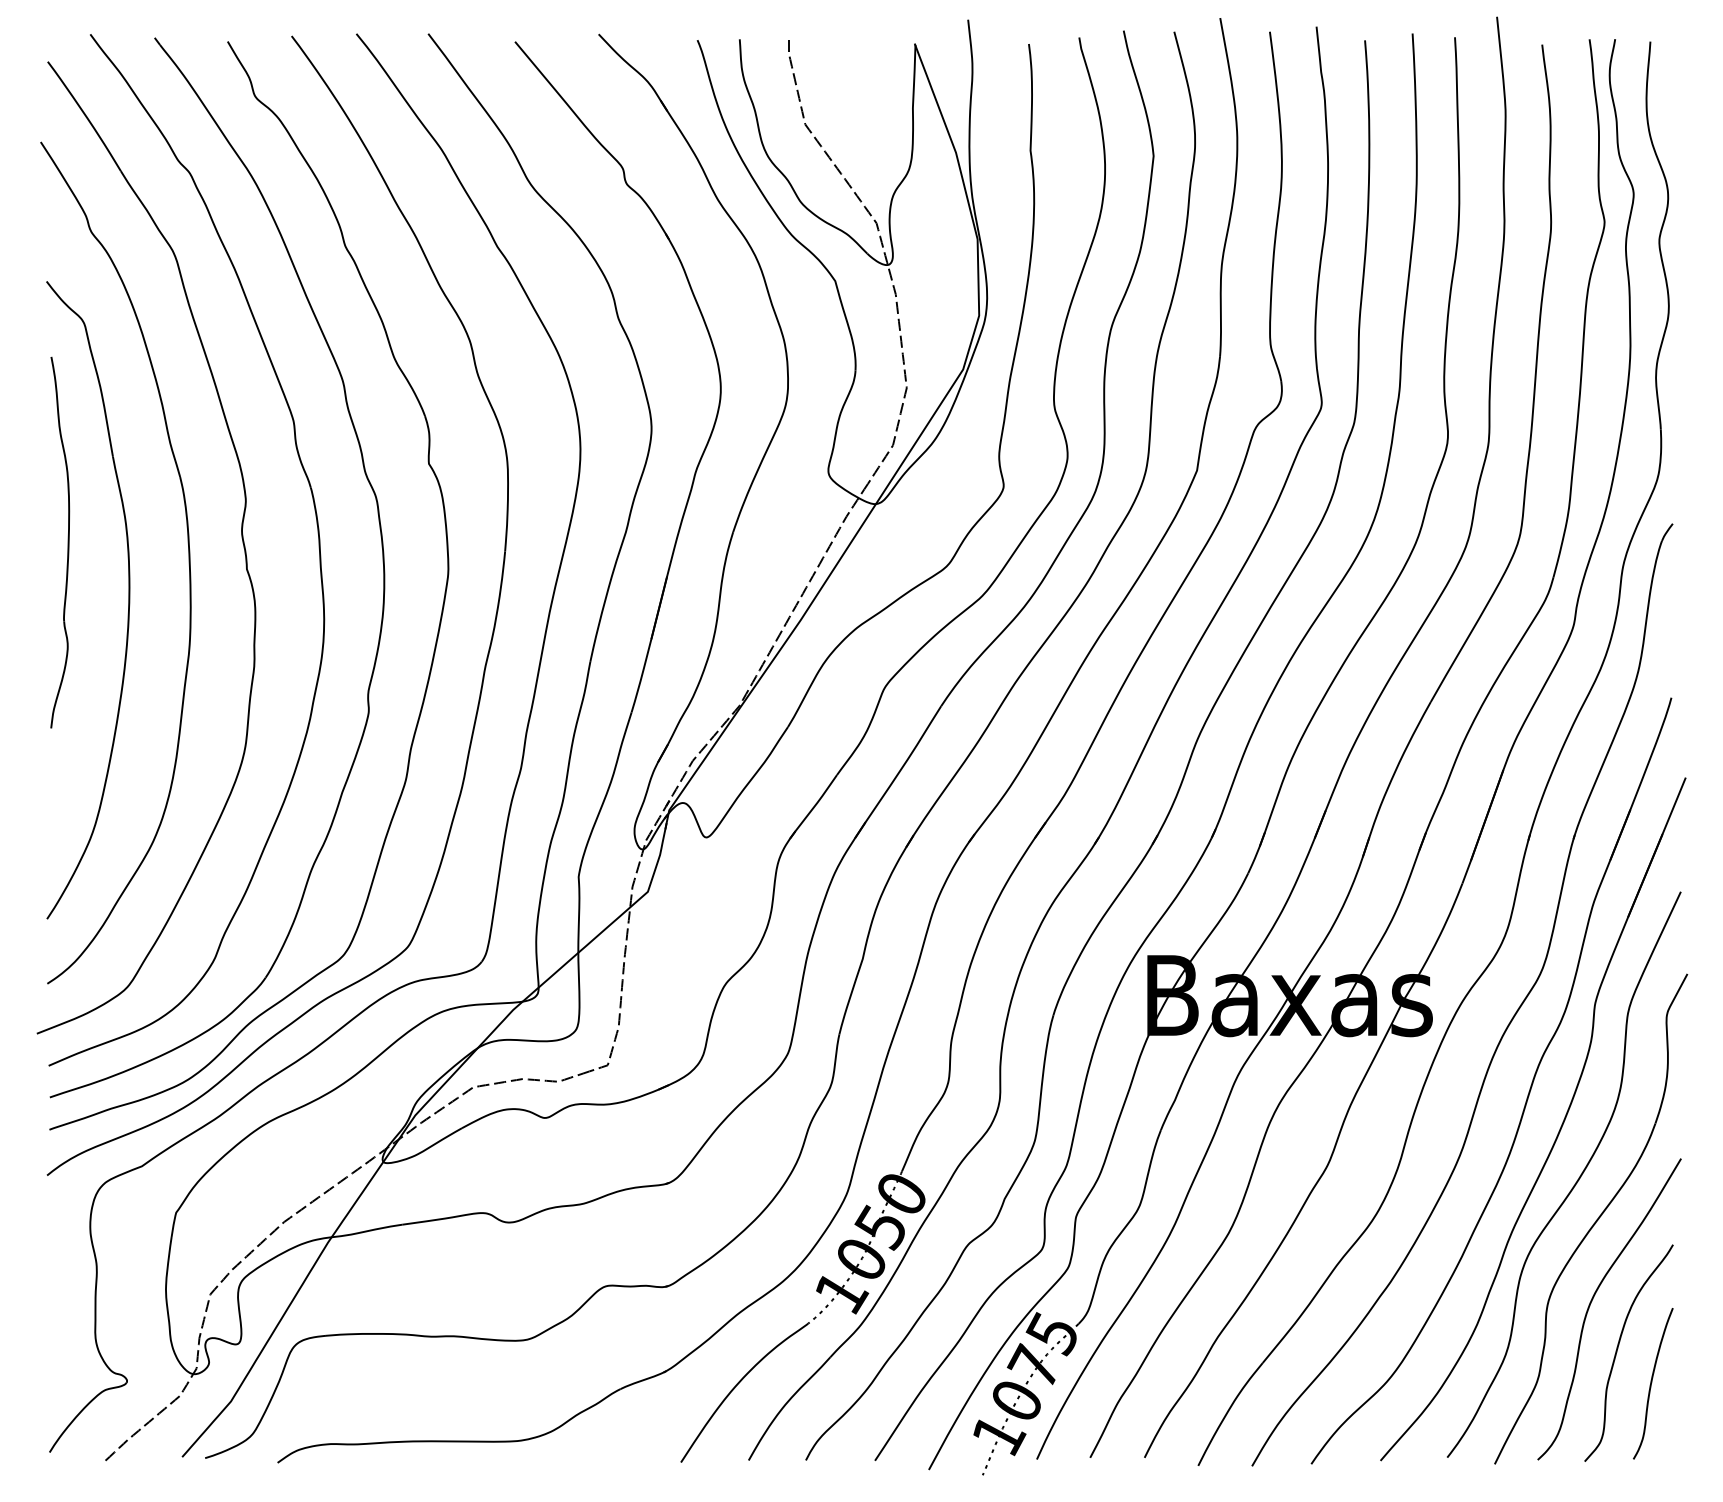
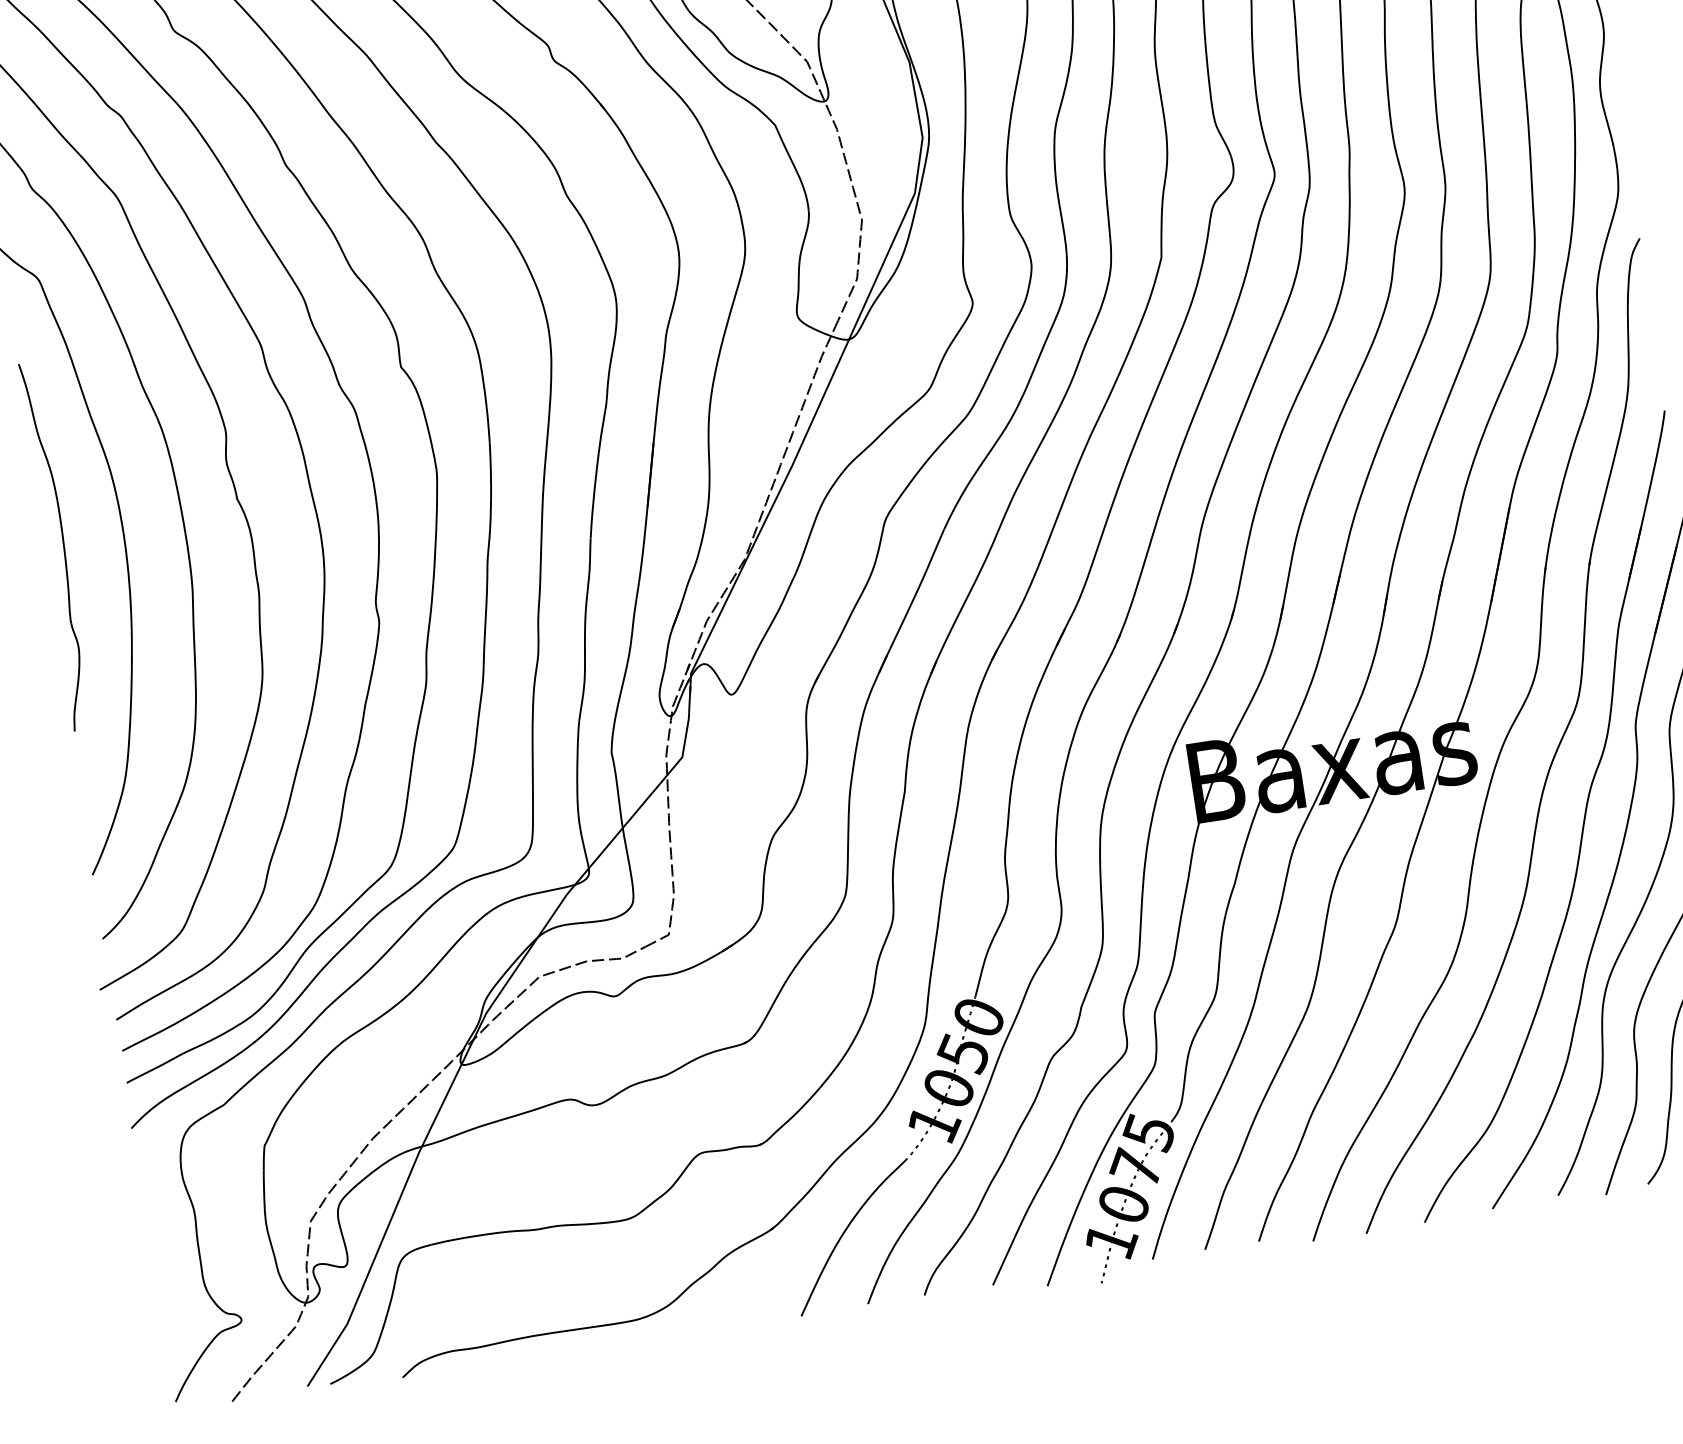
part: (67, 542) -> (62, 545), moved

